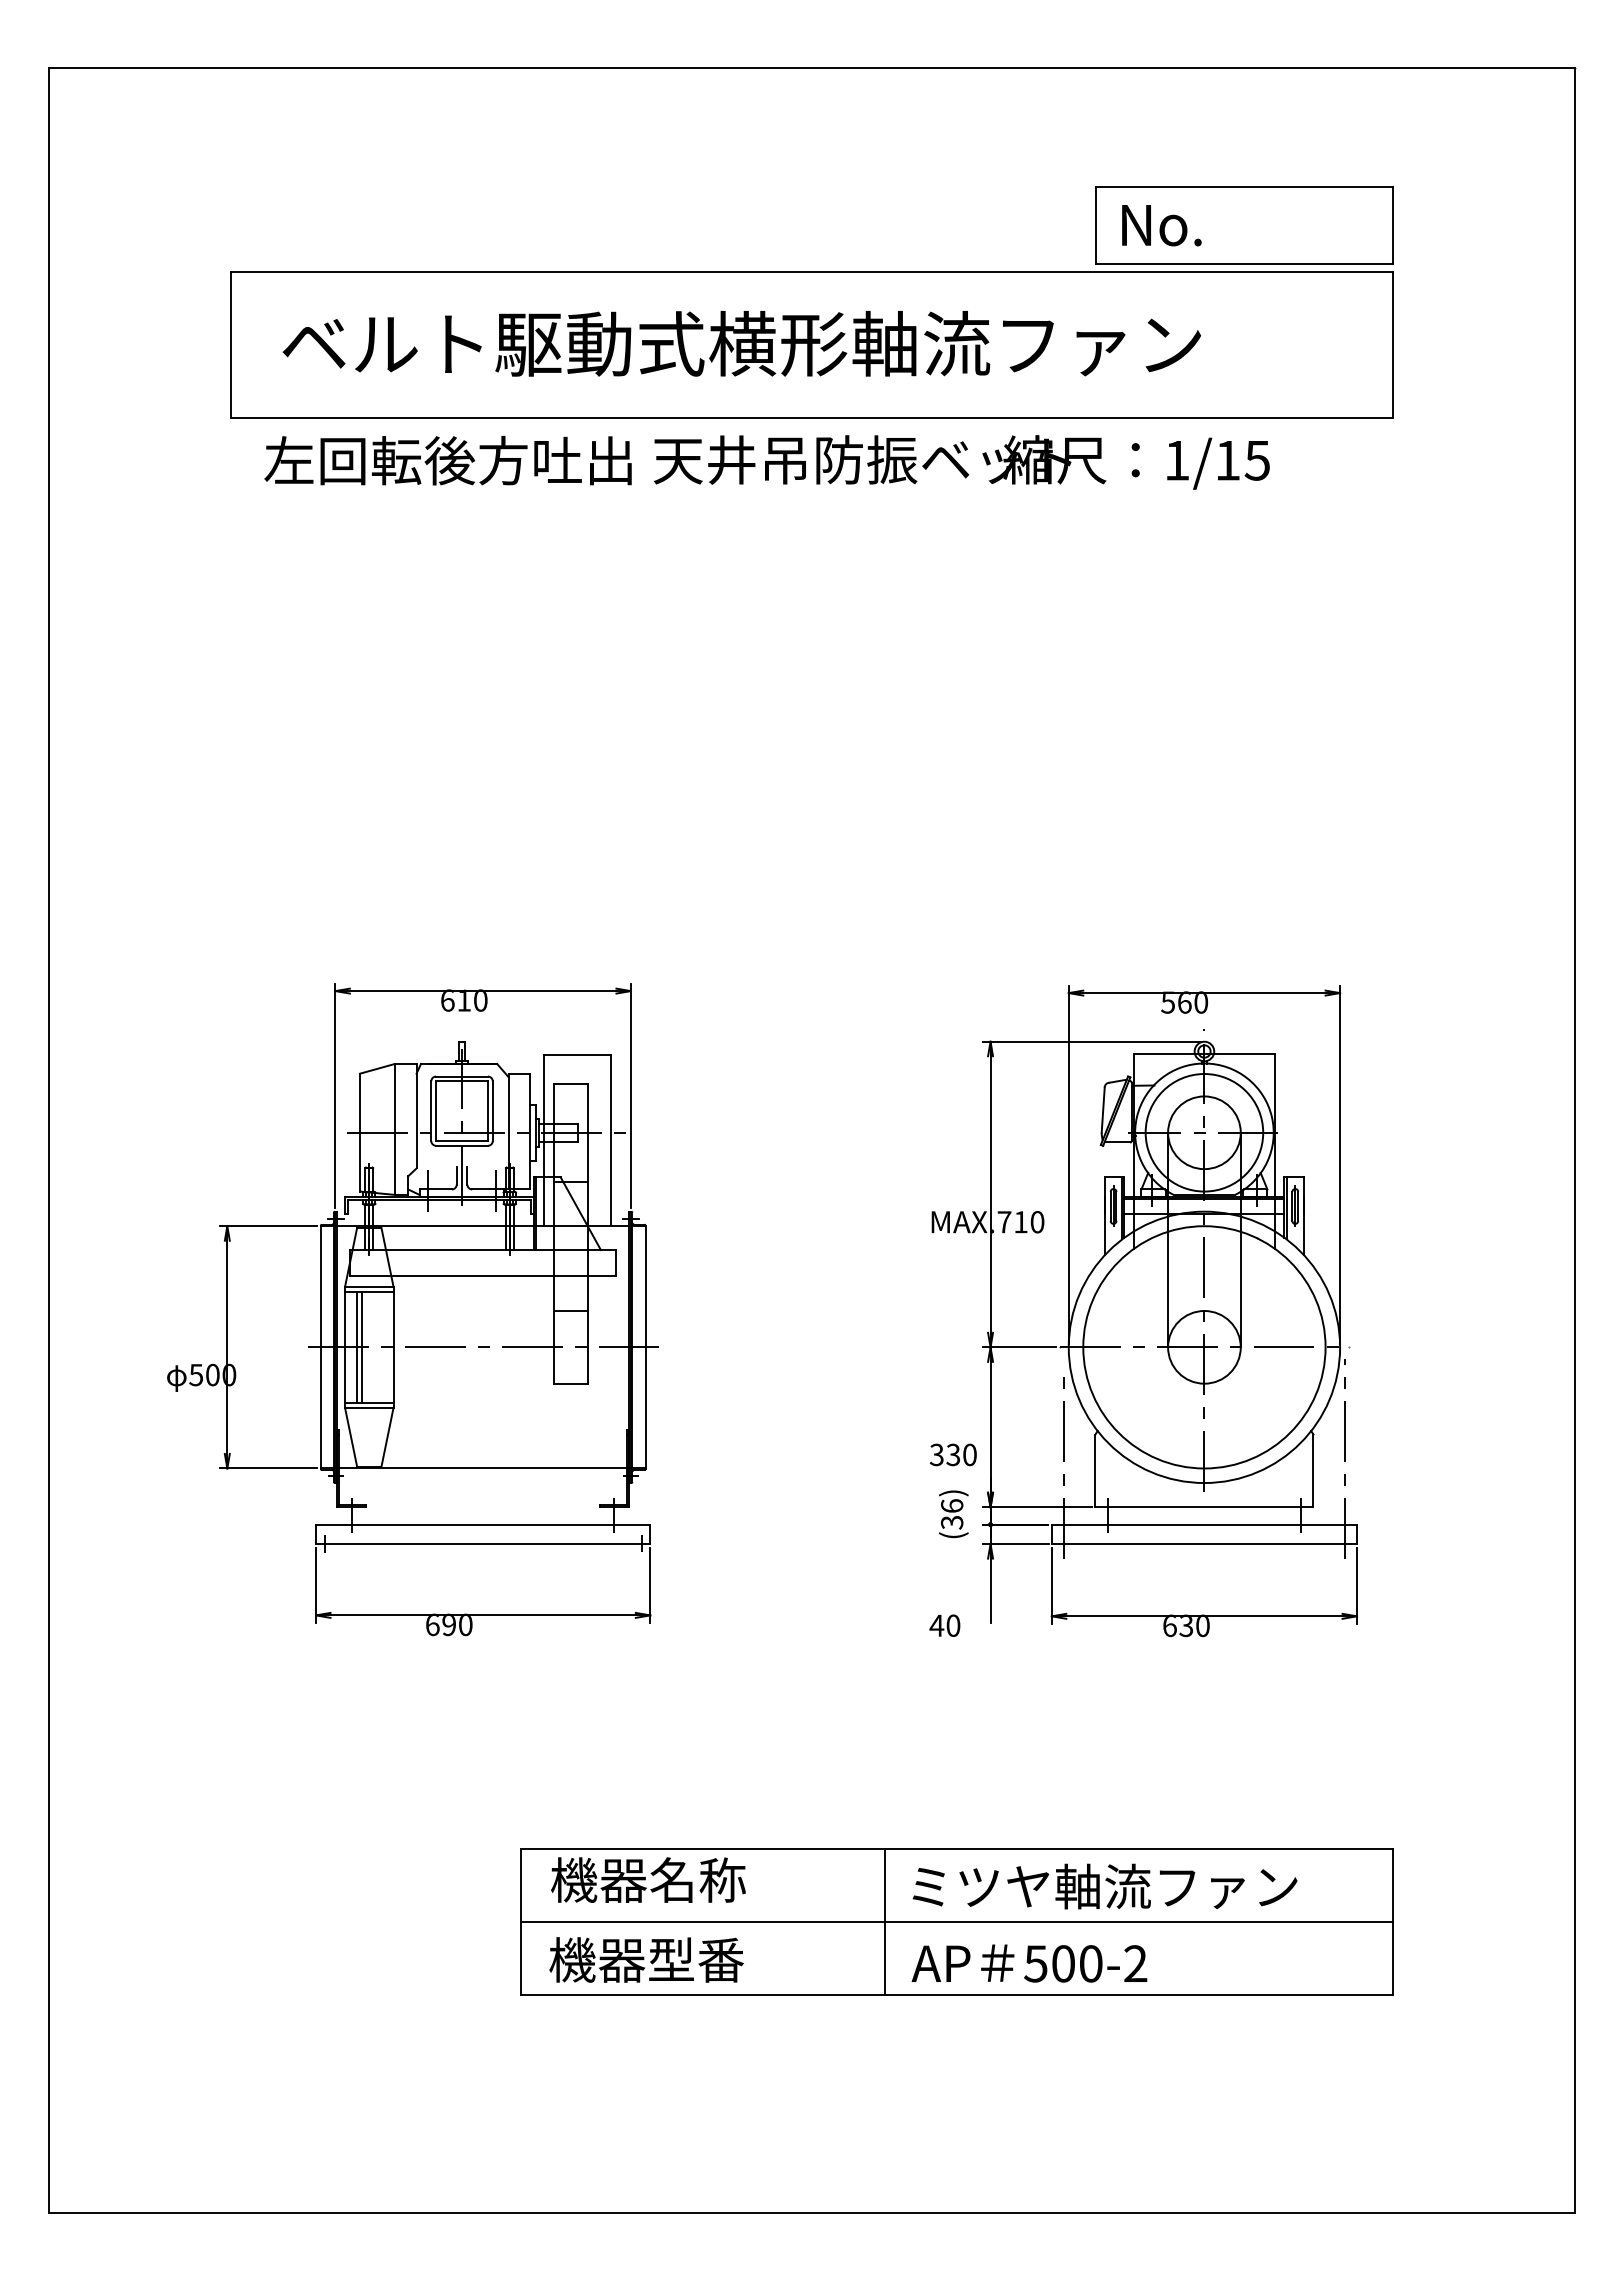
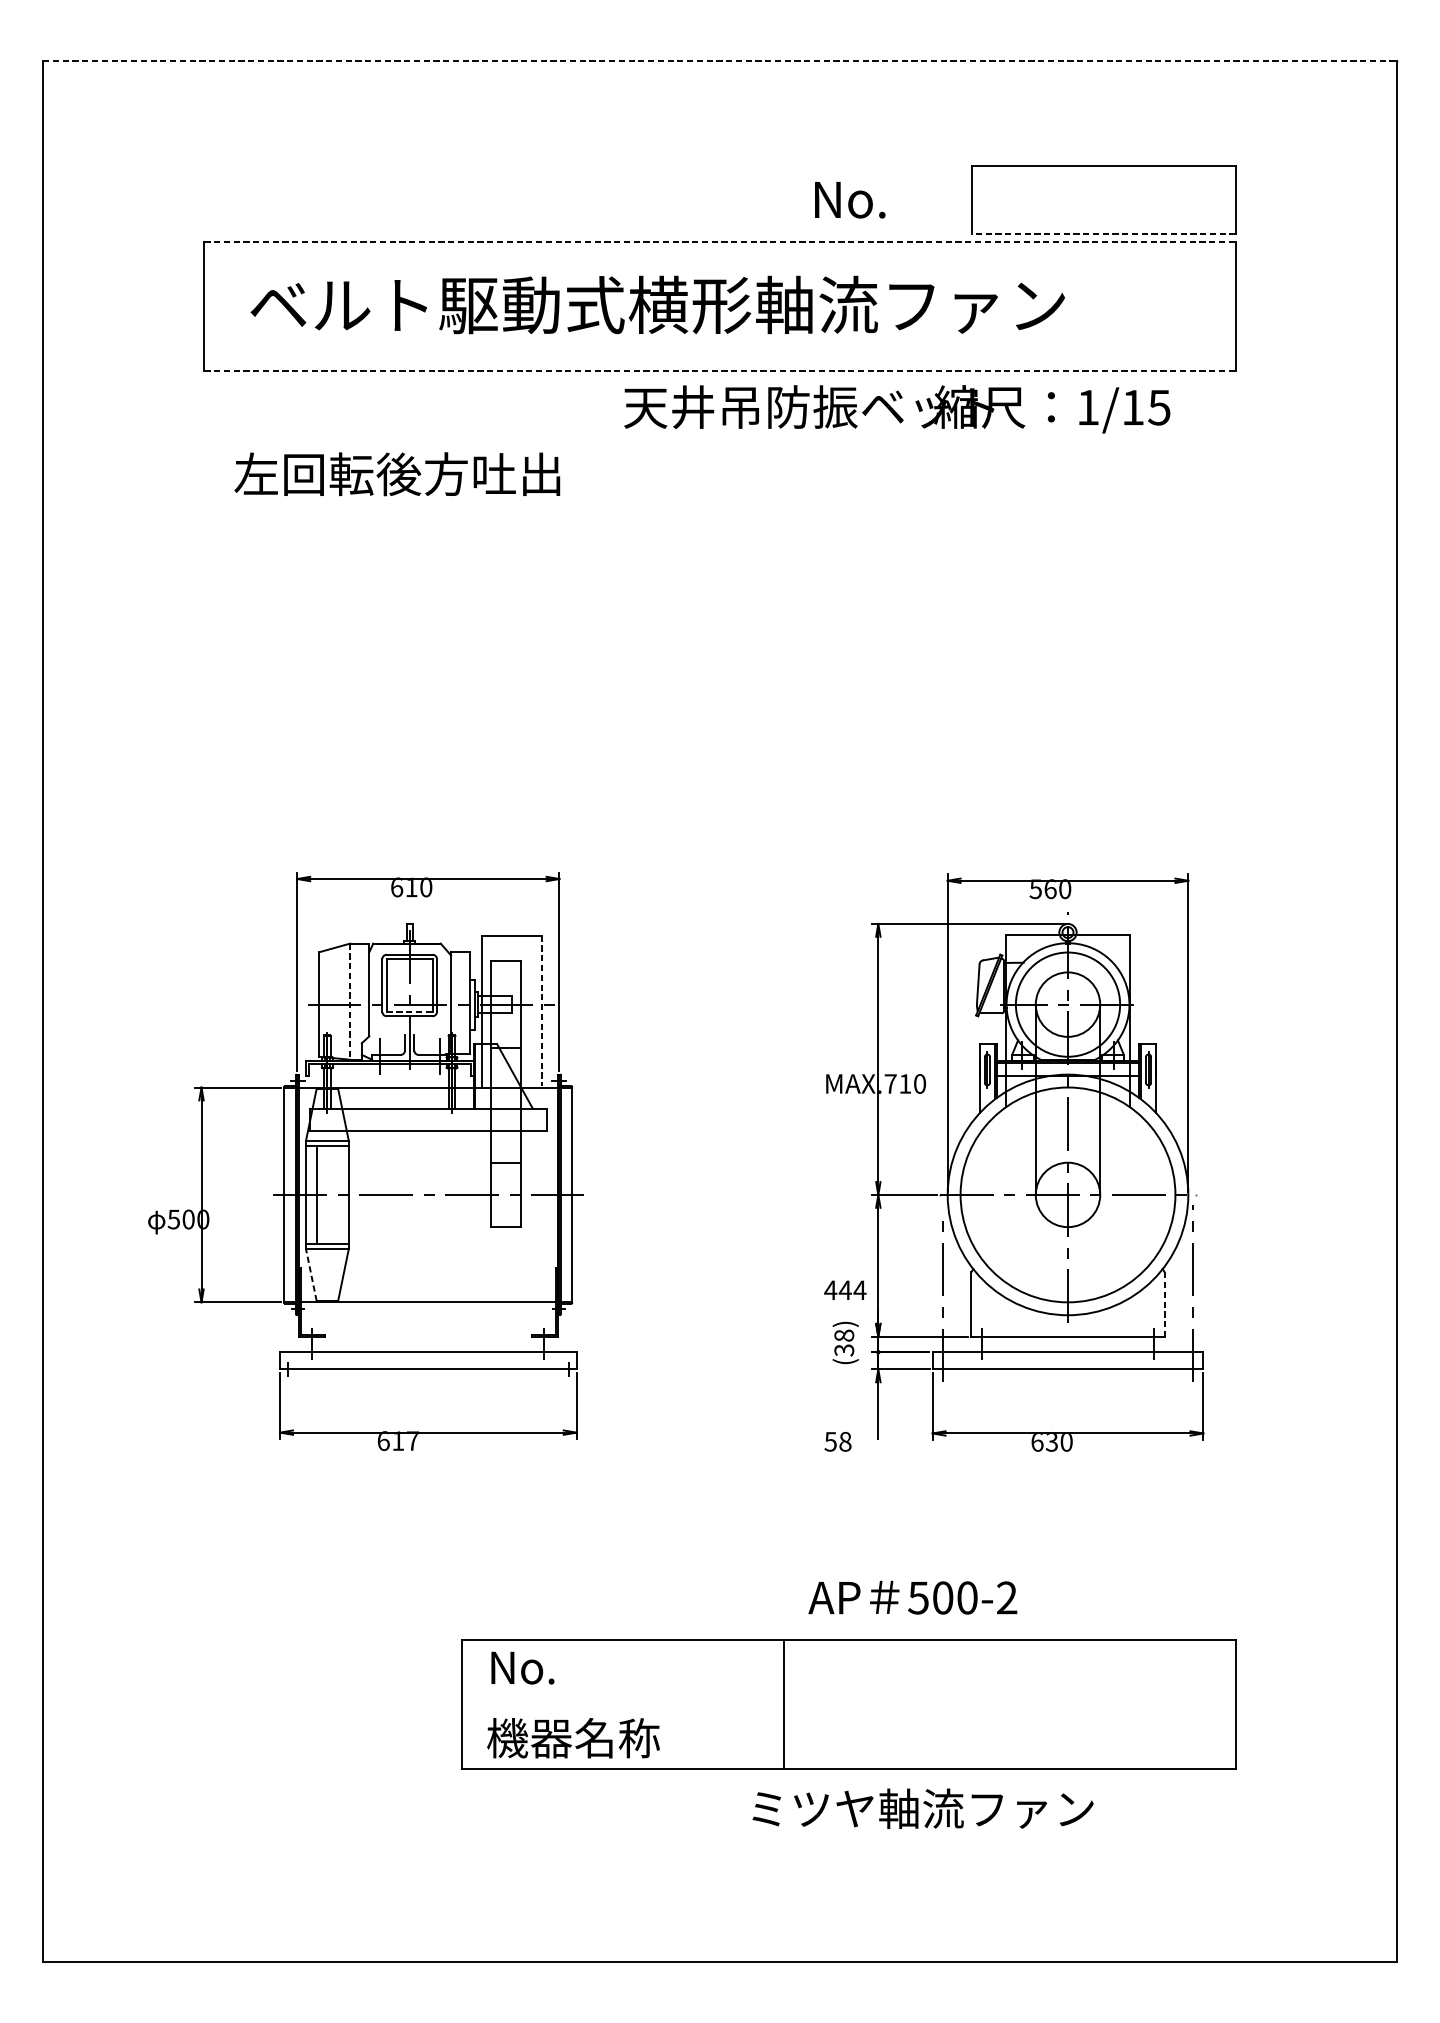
line: (812, 68) -> (720, 60), solid -> dashed
text: (1161, 225) -> (849, 200), moved
line: (1244, 263) -> (1103, 233), solid -> dashed
line: (812, 272) -> (720, 241), solid -> dashed
line: (812, 417) -> (720, 370), solid -> dashed
text: (447, 460) -> (396, 474), moved
text: (961, 462) -> (896, 409), moved
line: (394, 1129) -> (349, 1001), solid -> dashed
line: (611, 1139) -> (542, 1010), solid -> dashed
line: (462, 1140) -> (410, 1011), solid -> dashed
line: (362, 1347) -> (321, 1195), removed
line: (351, 1436) -> (311, 1273), solid -> dashed
text: (953, 1454) -> (845, 1289), 330 -> 444
line: (1313, 1471) -> (1164, 1305), solid -> dashed
text: (952, 1505) -> (844, 1335), (36) -> (38)
text: (457, 1624) -> (405, 1440), 690 -> 617
text: (944, 1625) -> (837, 1441), 40 -> 58
text: (648, 1879) -> (575, 1666), 機器名称 -> No.
text: (1104, 1886) -> (922, 1808), moved
line: (957, 1921) -> (849, 1704), removed
text: (696, 1959) -> (617, 1737), 機器型番 -> 機器名称
text: (1029, 1963) -> (912, 1597), moved

